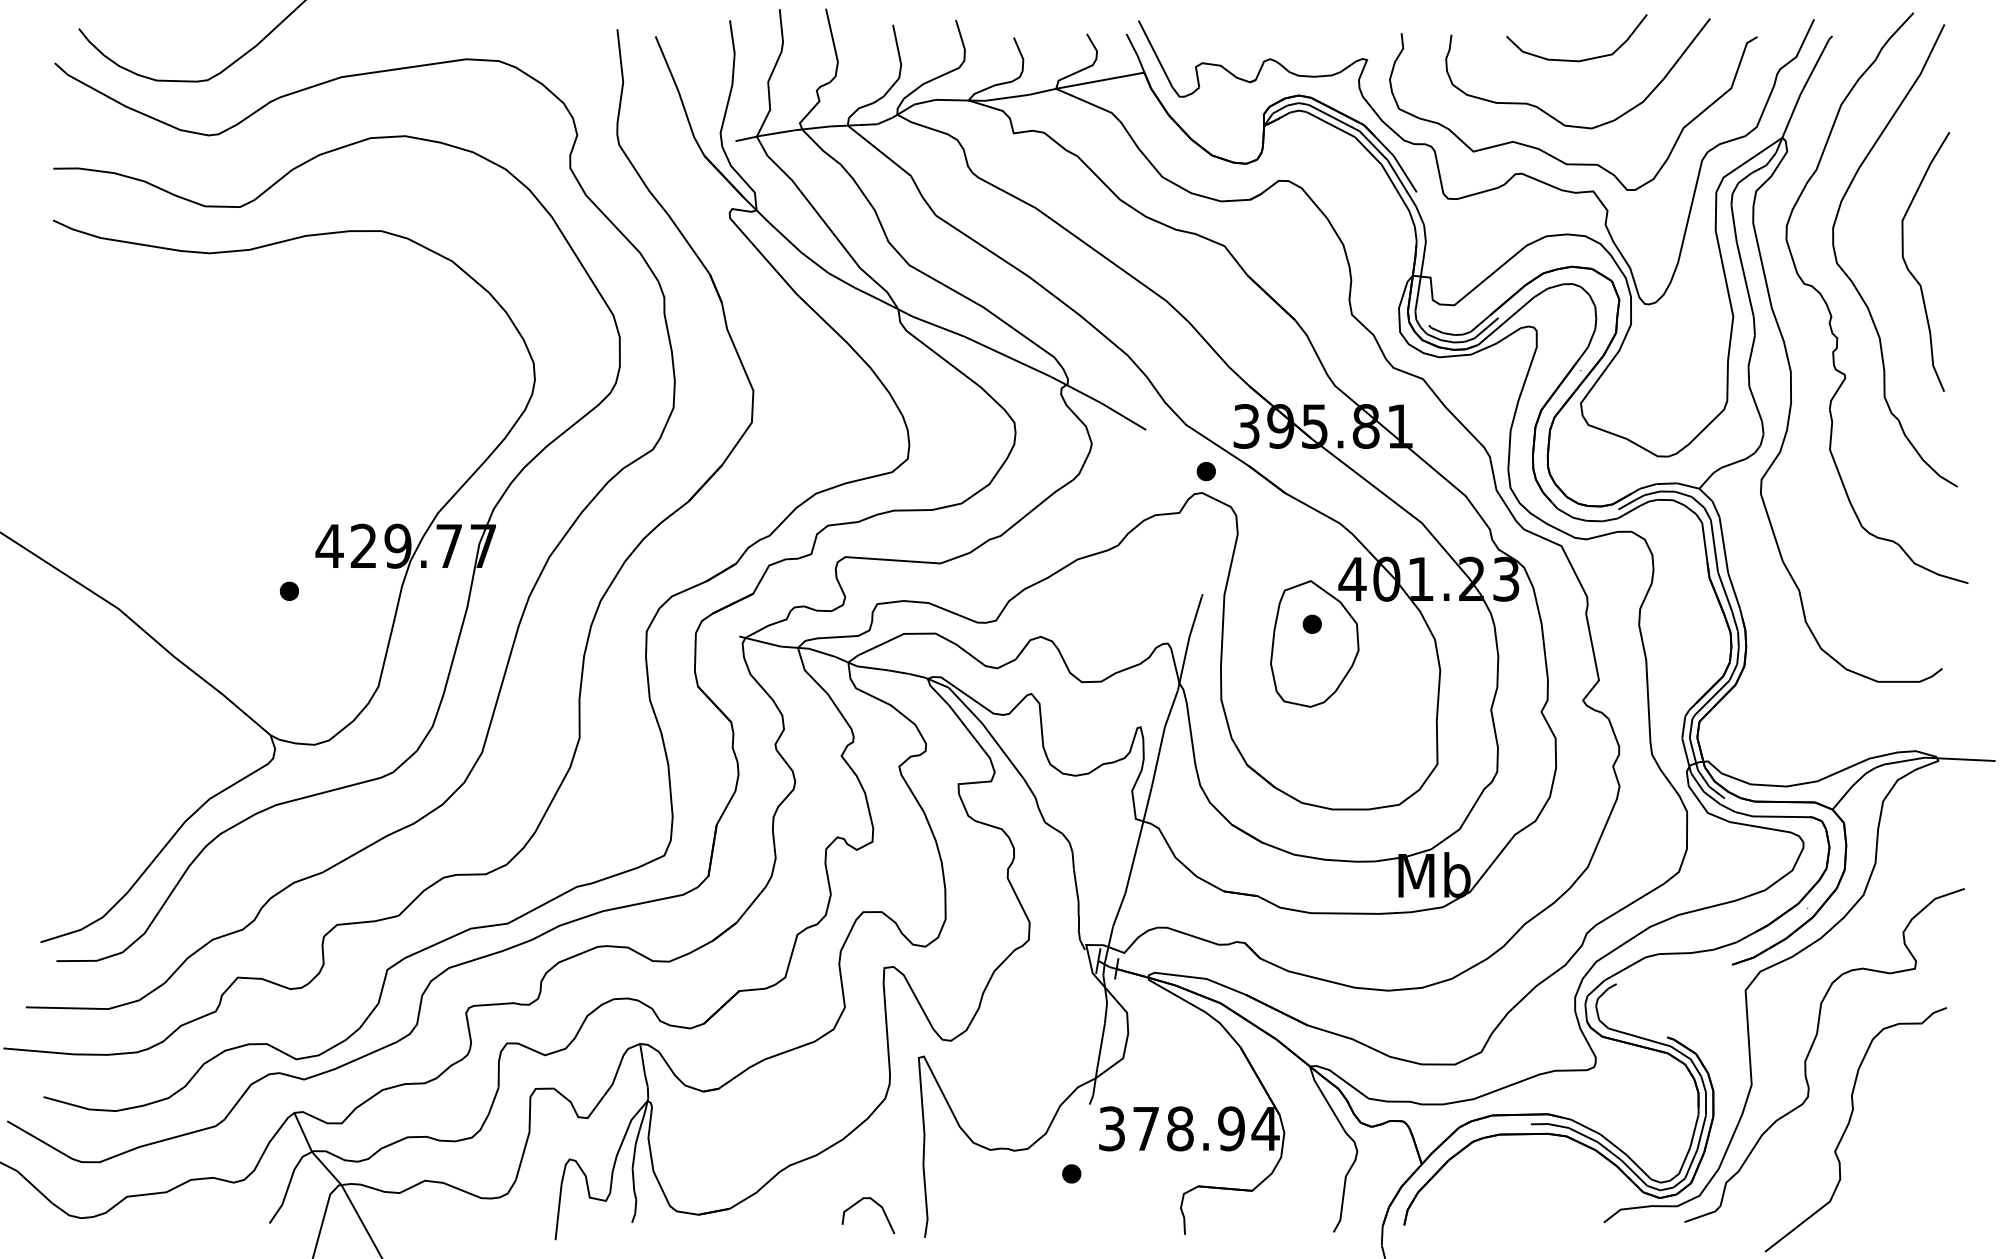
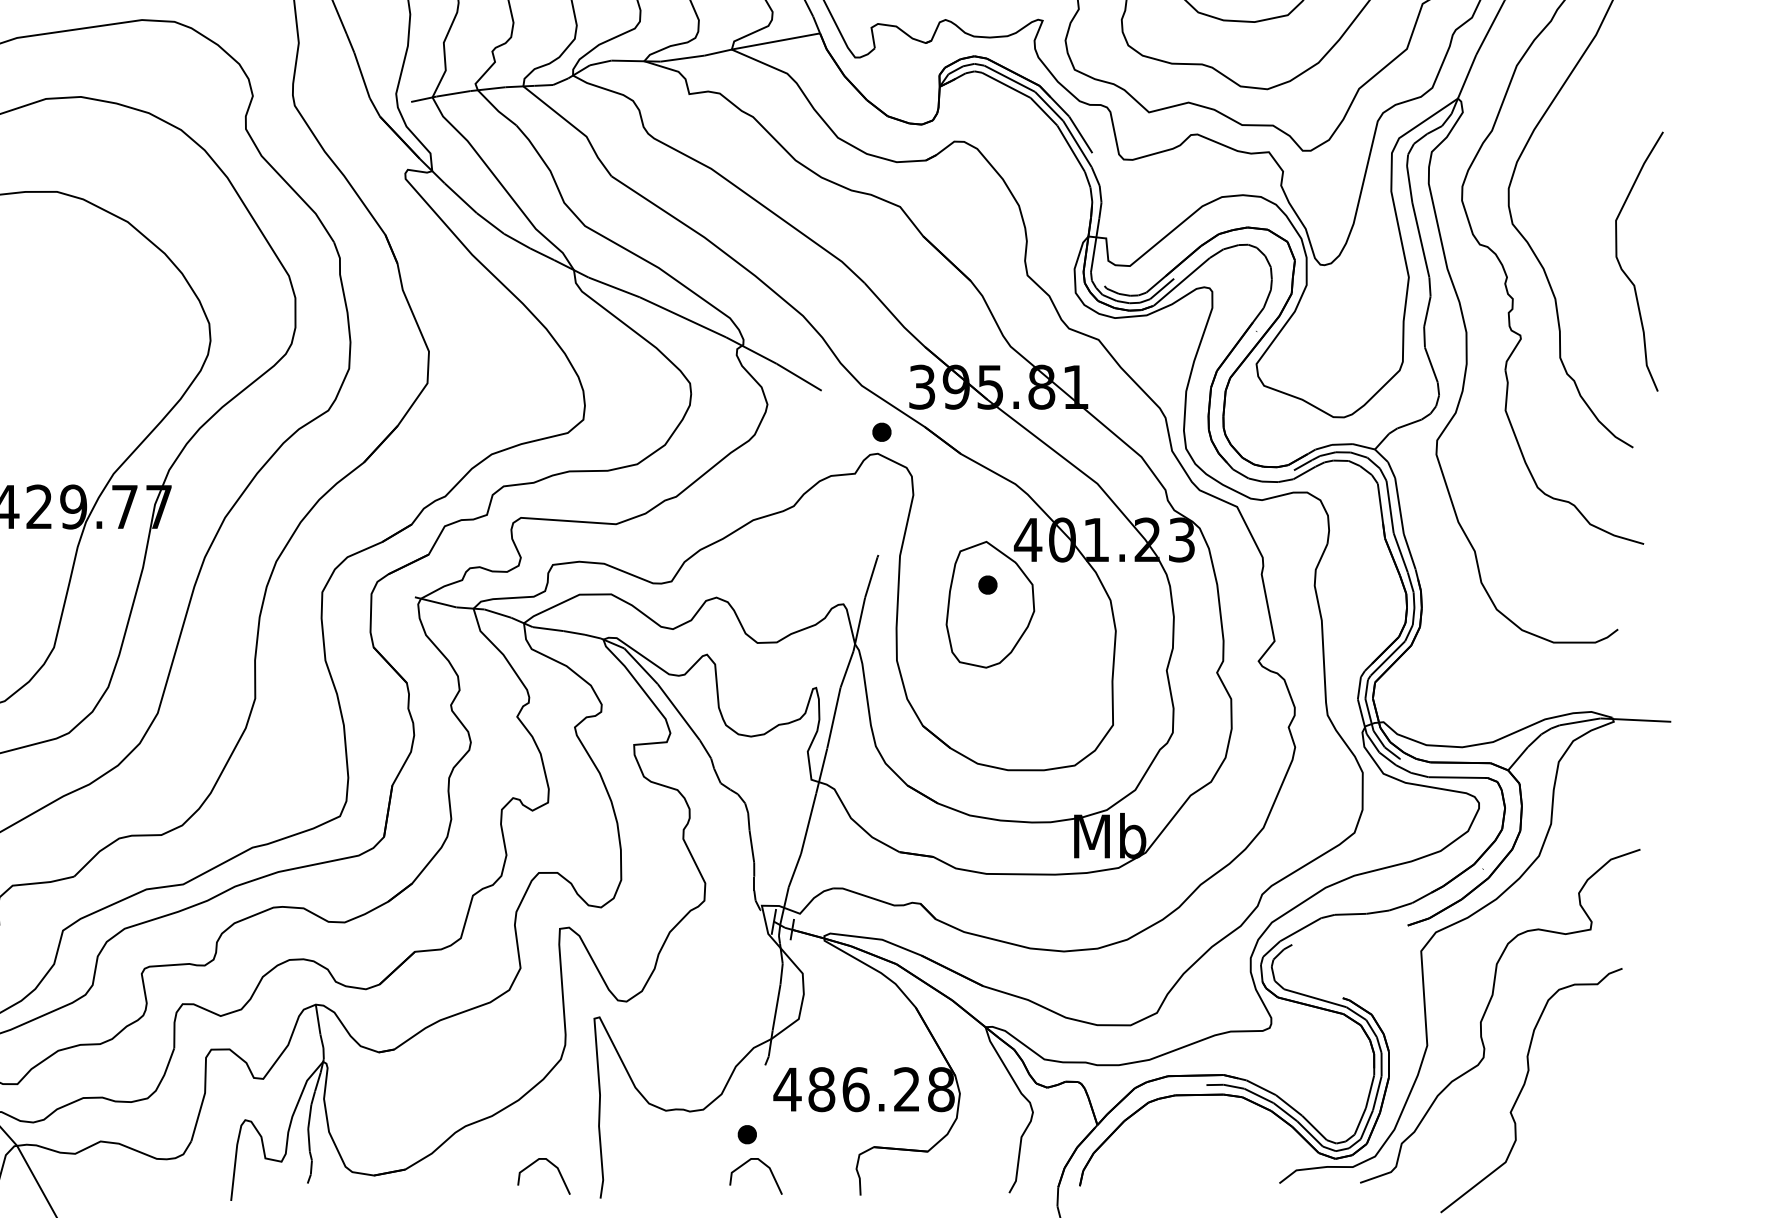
curve: (1912, 273) -> (1626, 273), moved
text: (1188, 1128) -> (864, 1089), 378.94 -> 486.28
curve: (1088, 1204) -> (764, 1165), added

